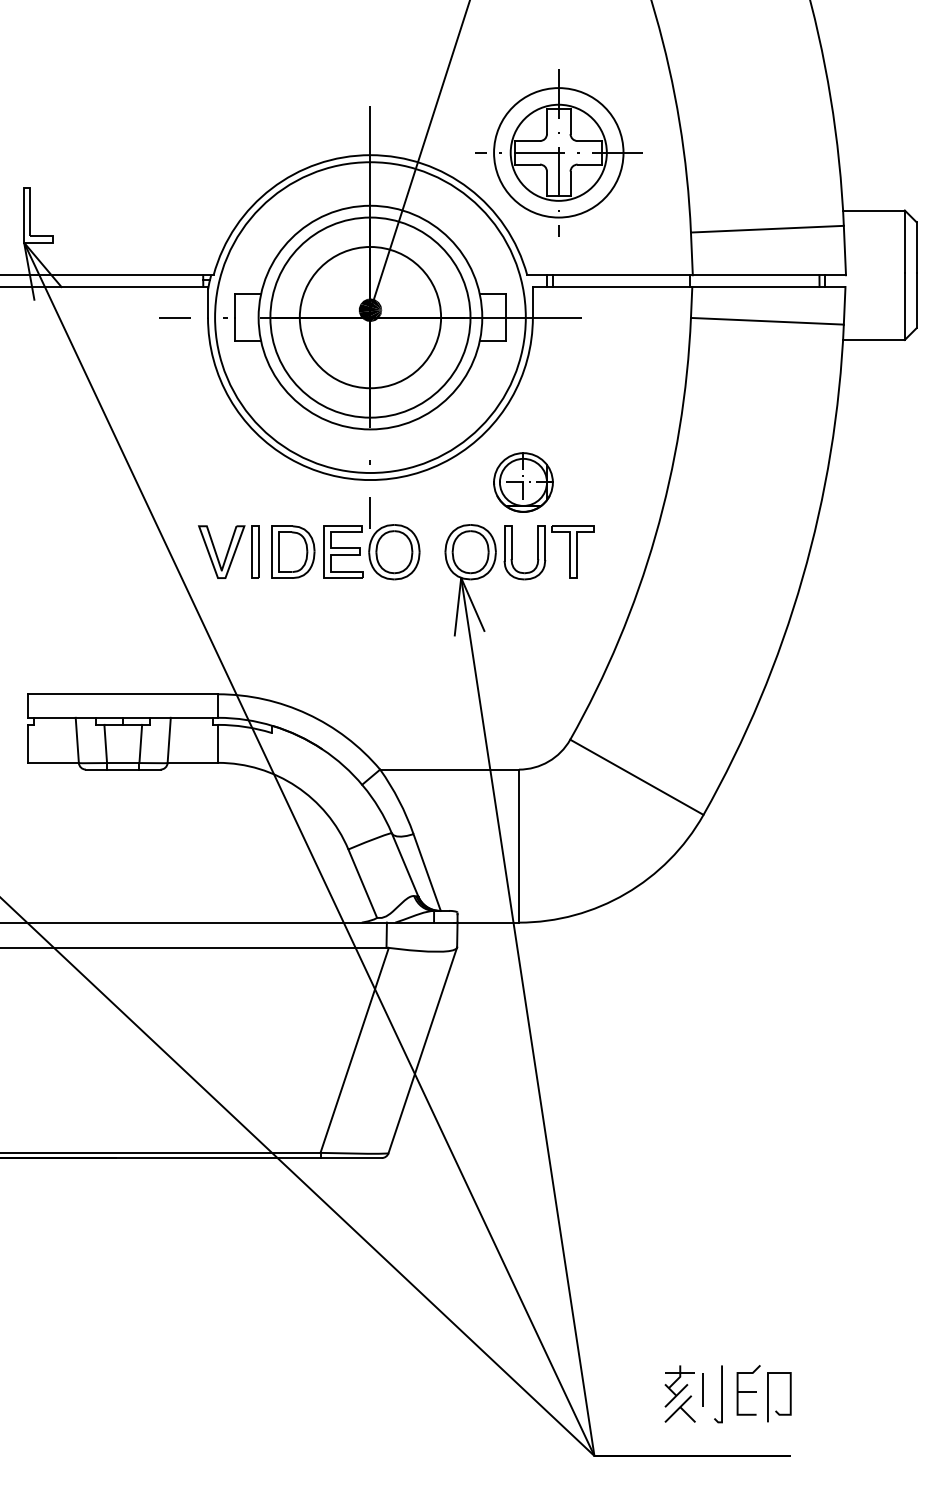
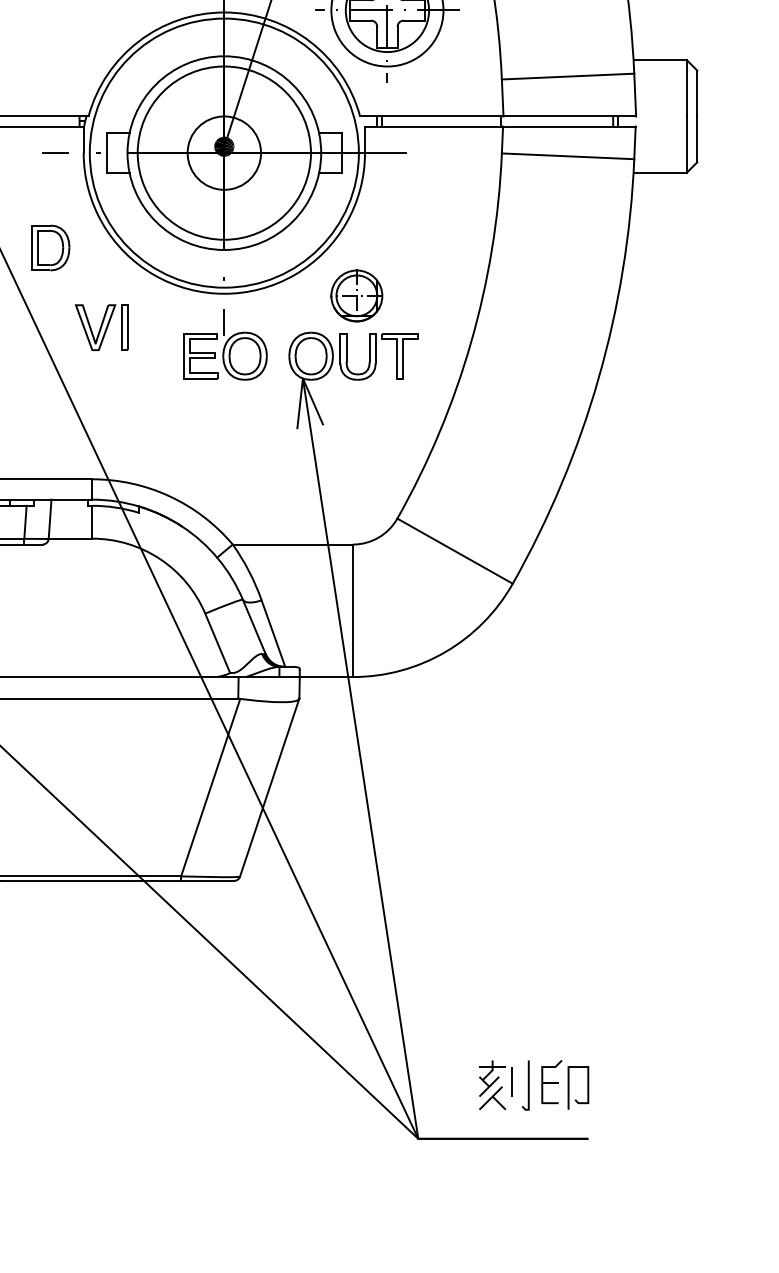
circle: (370, 317) -> (224, 153), size x0.6
part: (228, 551) -> (101, 327), moved
part: (293, 551) -> (51, 247), moved

